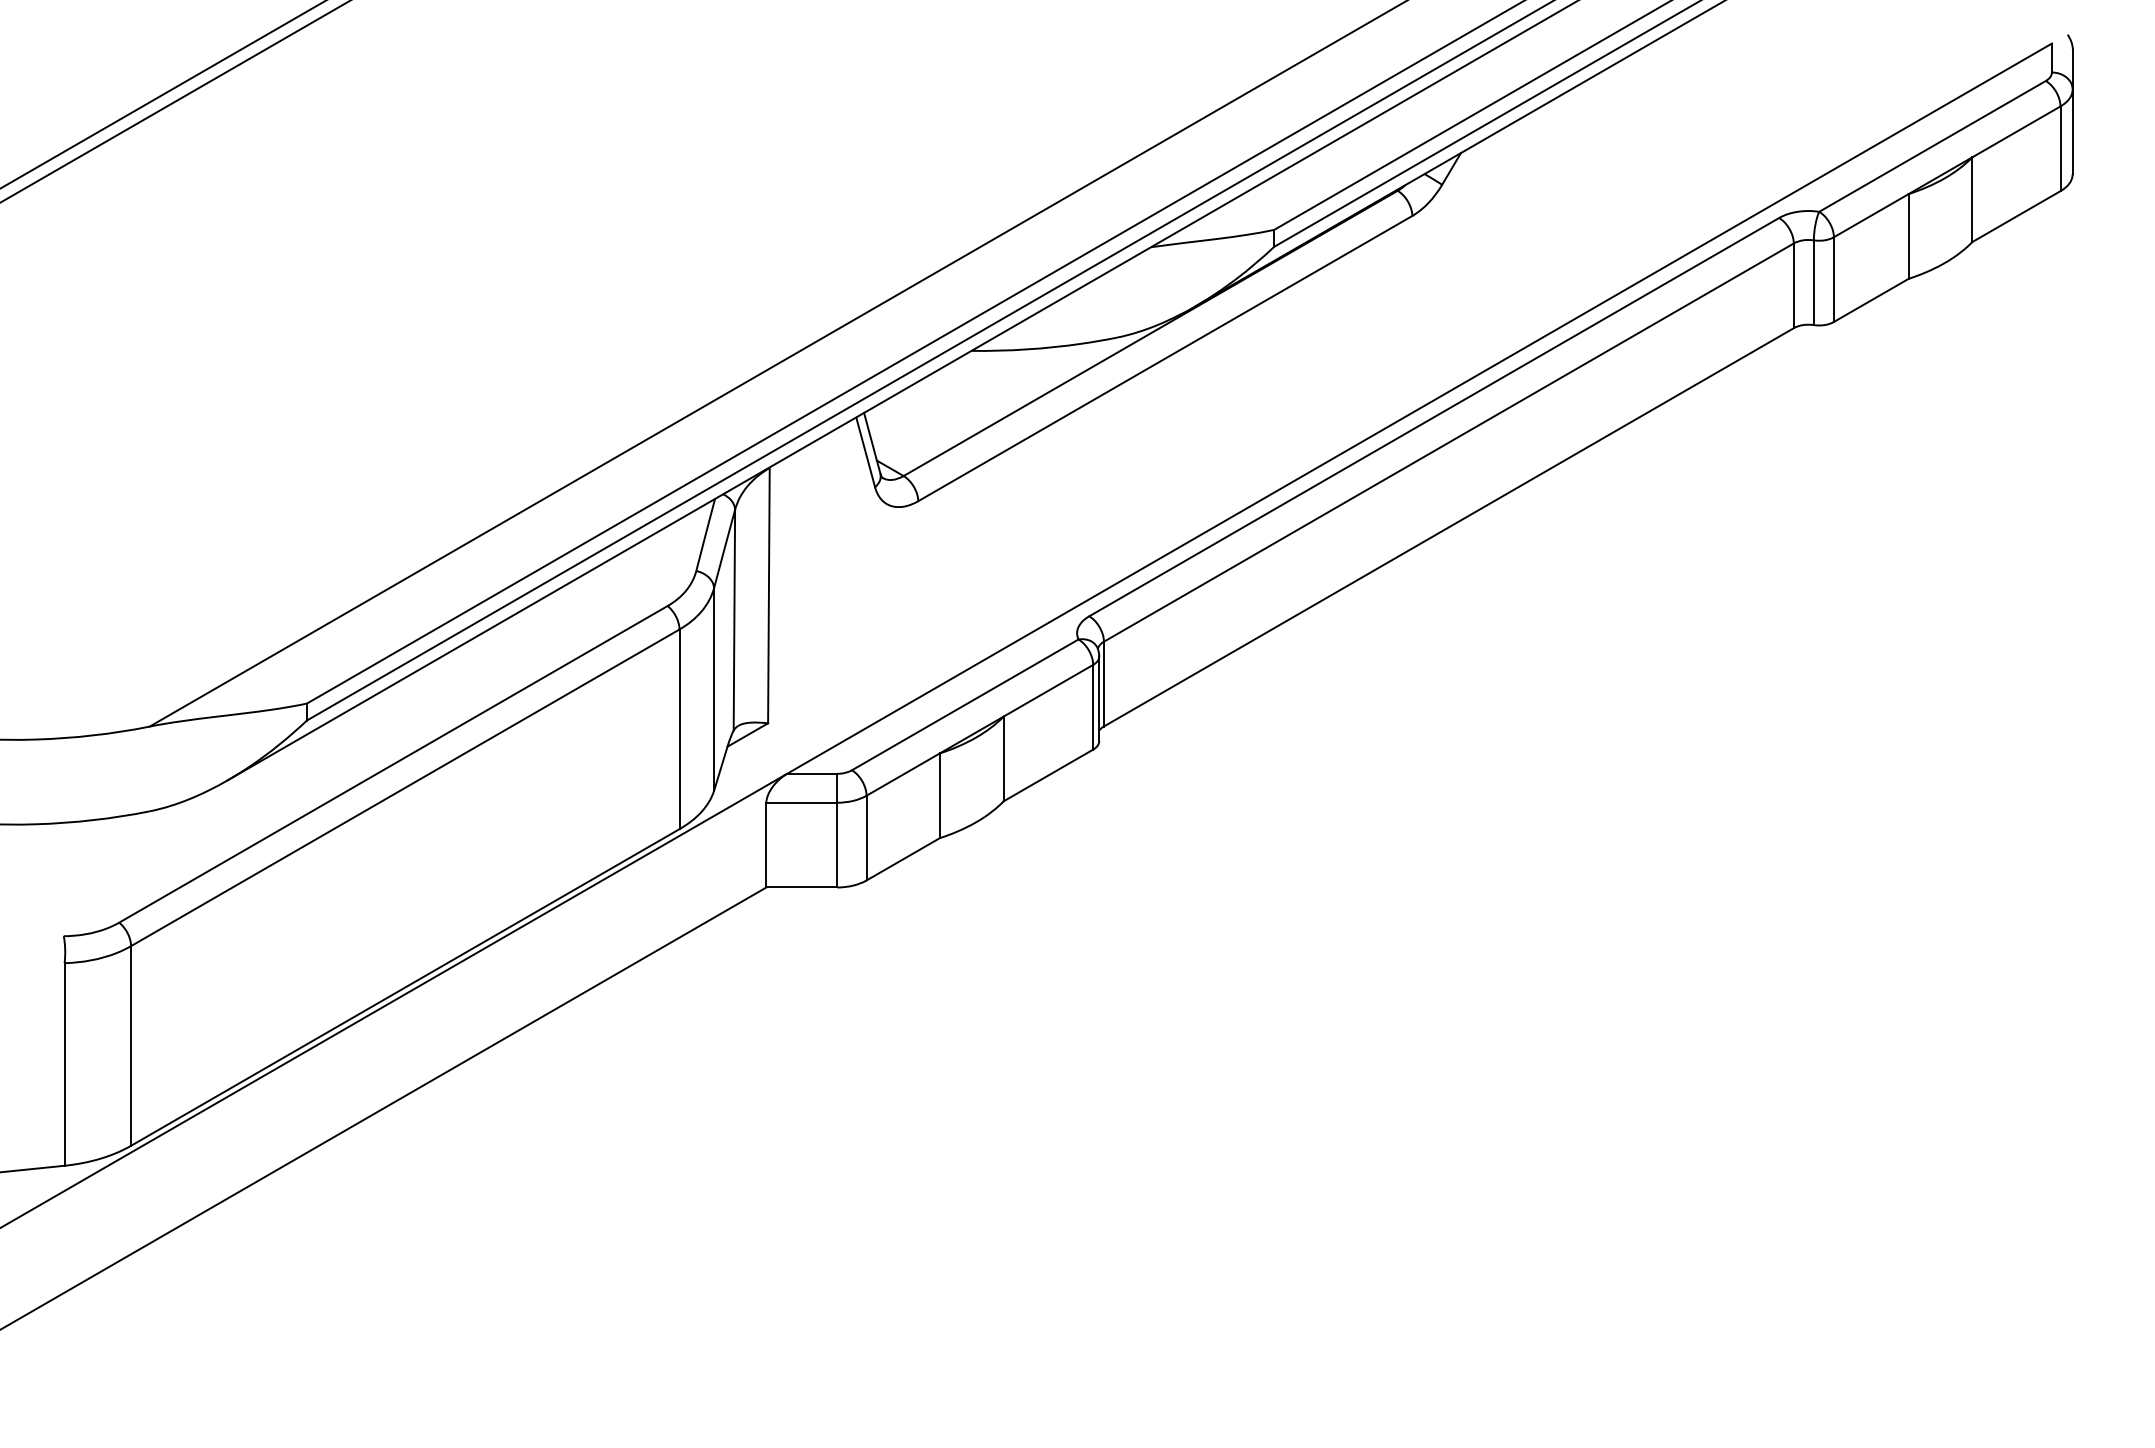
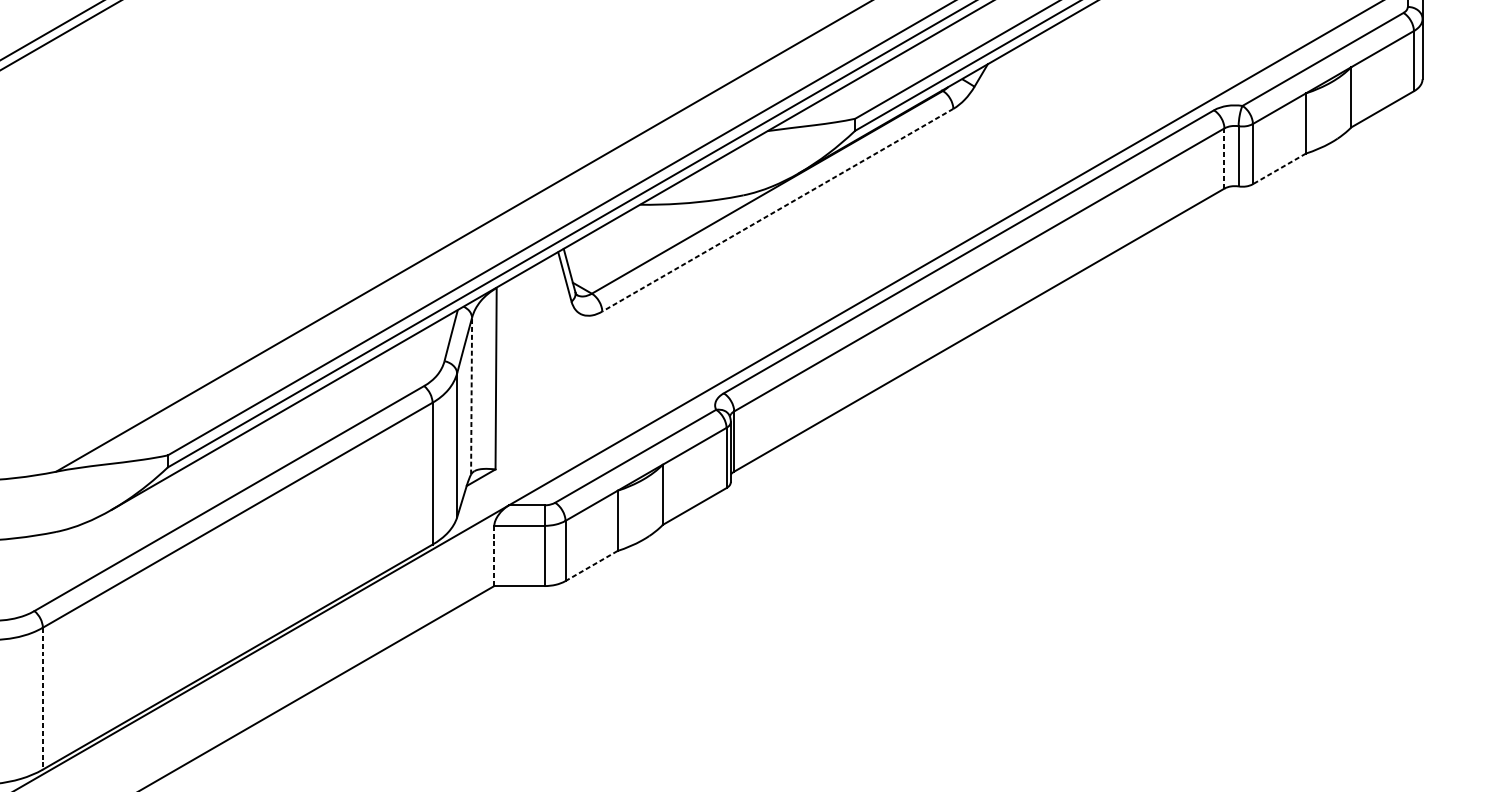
line: (1793, 286) -> (1224, 159), solid -> dashed
line: (1870, 300) -> (1278, 168), solid -> dashed
line: (1164, 358) -> (777, 210), solid -> dashed
line: (734, 619) -> (471, 395), solid -> dashed
line: (766, 844) -> (494, 555), solid -> dashed
line: (902, 859) -> (591, 566), solid -> dashed
line: (131, 1045) -> (43, 698), solid -> dashed

